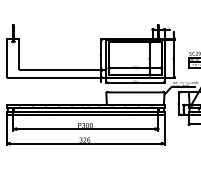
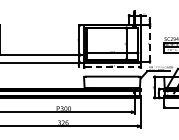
line: (174, 58) -> (150, 43), solid -> dashed
line: (135, 82) -> (112, 66), solid -> dashed

